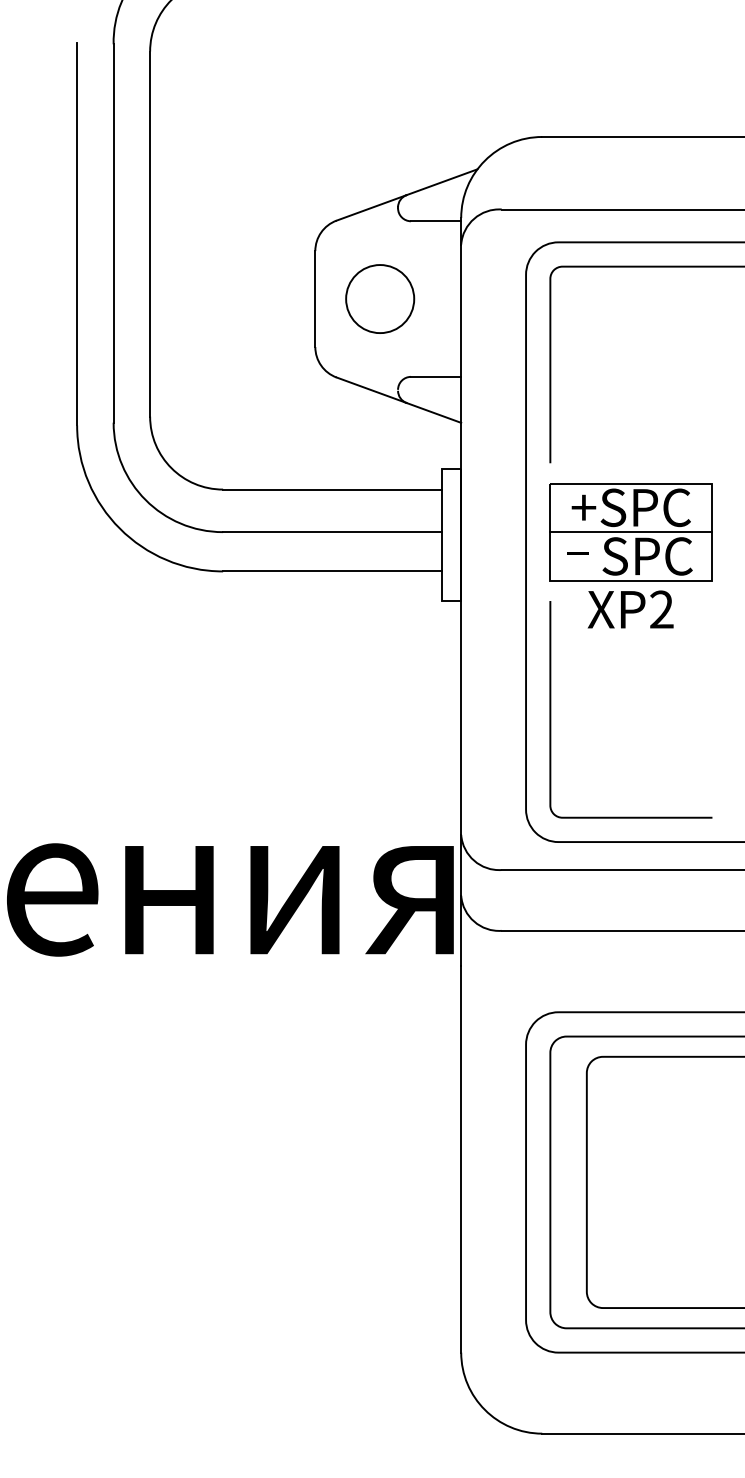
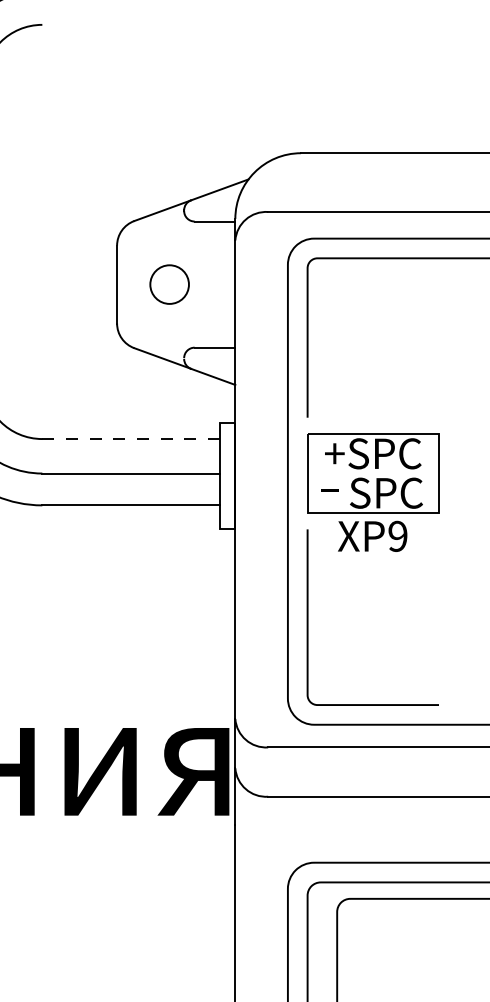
circle: (380, 299) -> (169, 284), size x0.7
line: (333, 489) -> (131, 438), solid -> dashed
line: (631, 532) -> (373, 473), removed
text: (661, 609) -> (397, 536), XP2 -> XP9

